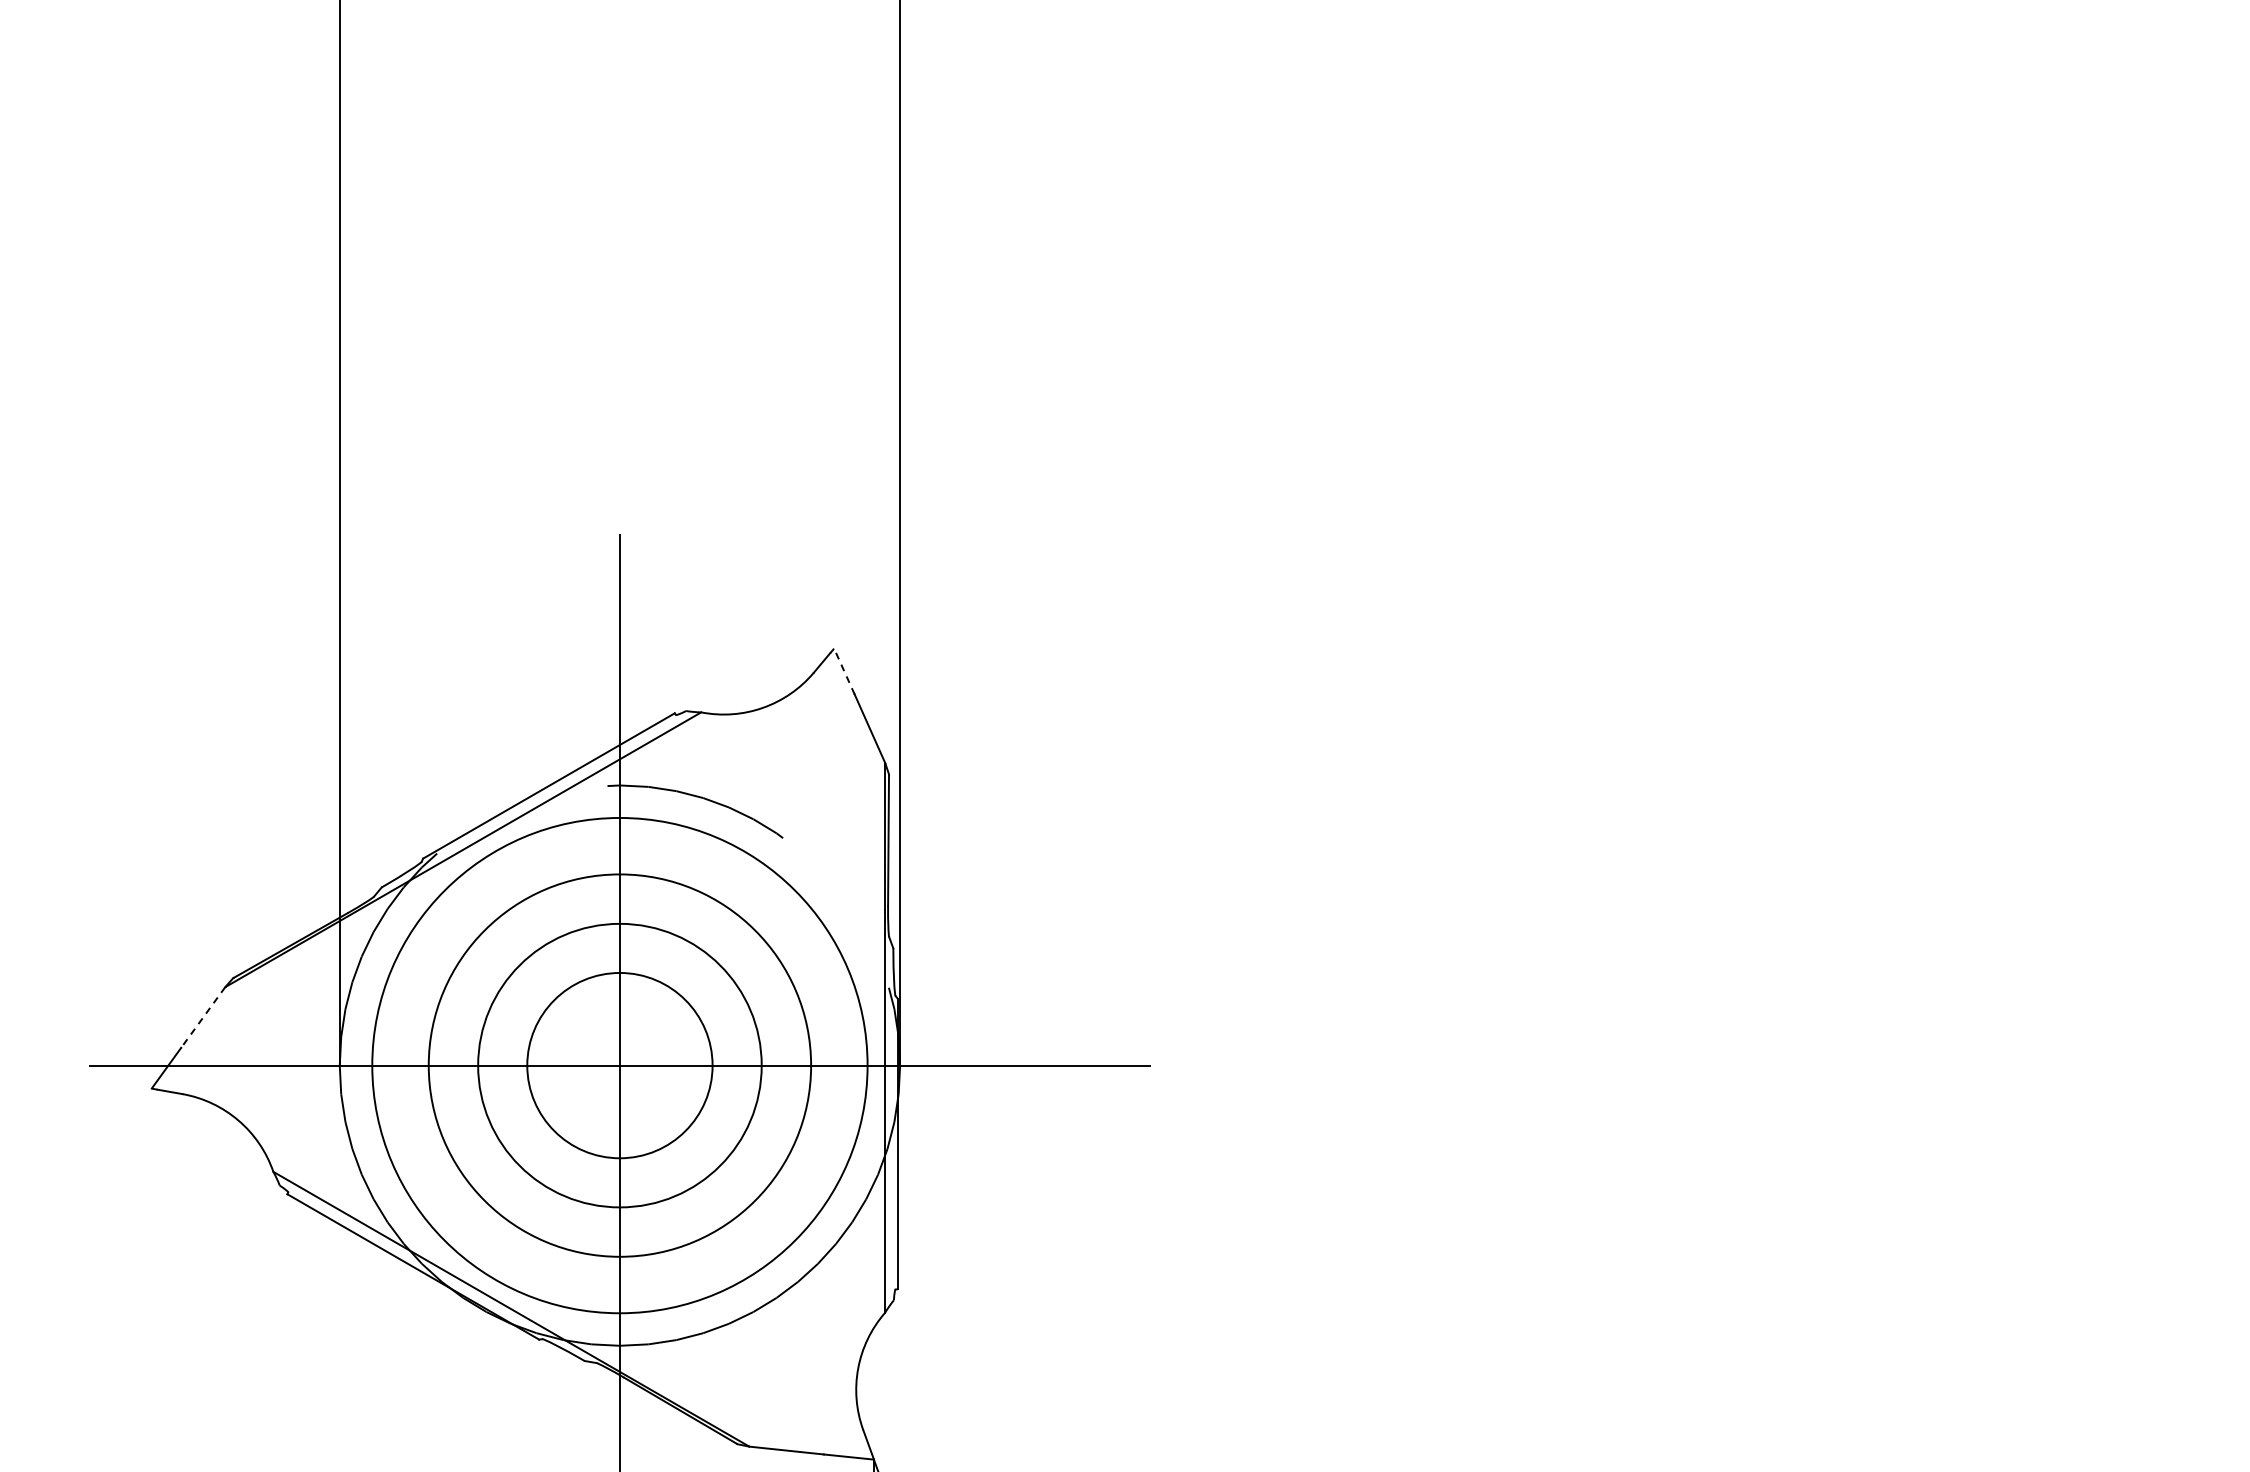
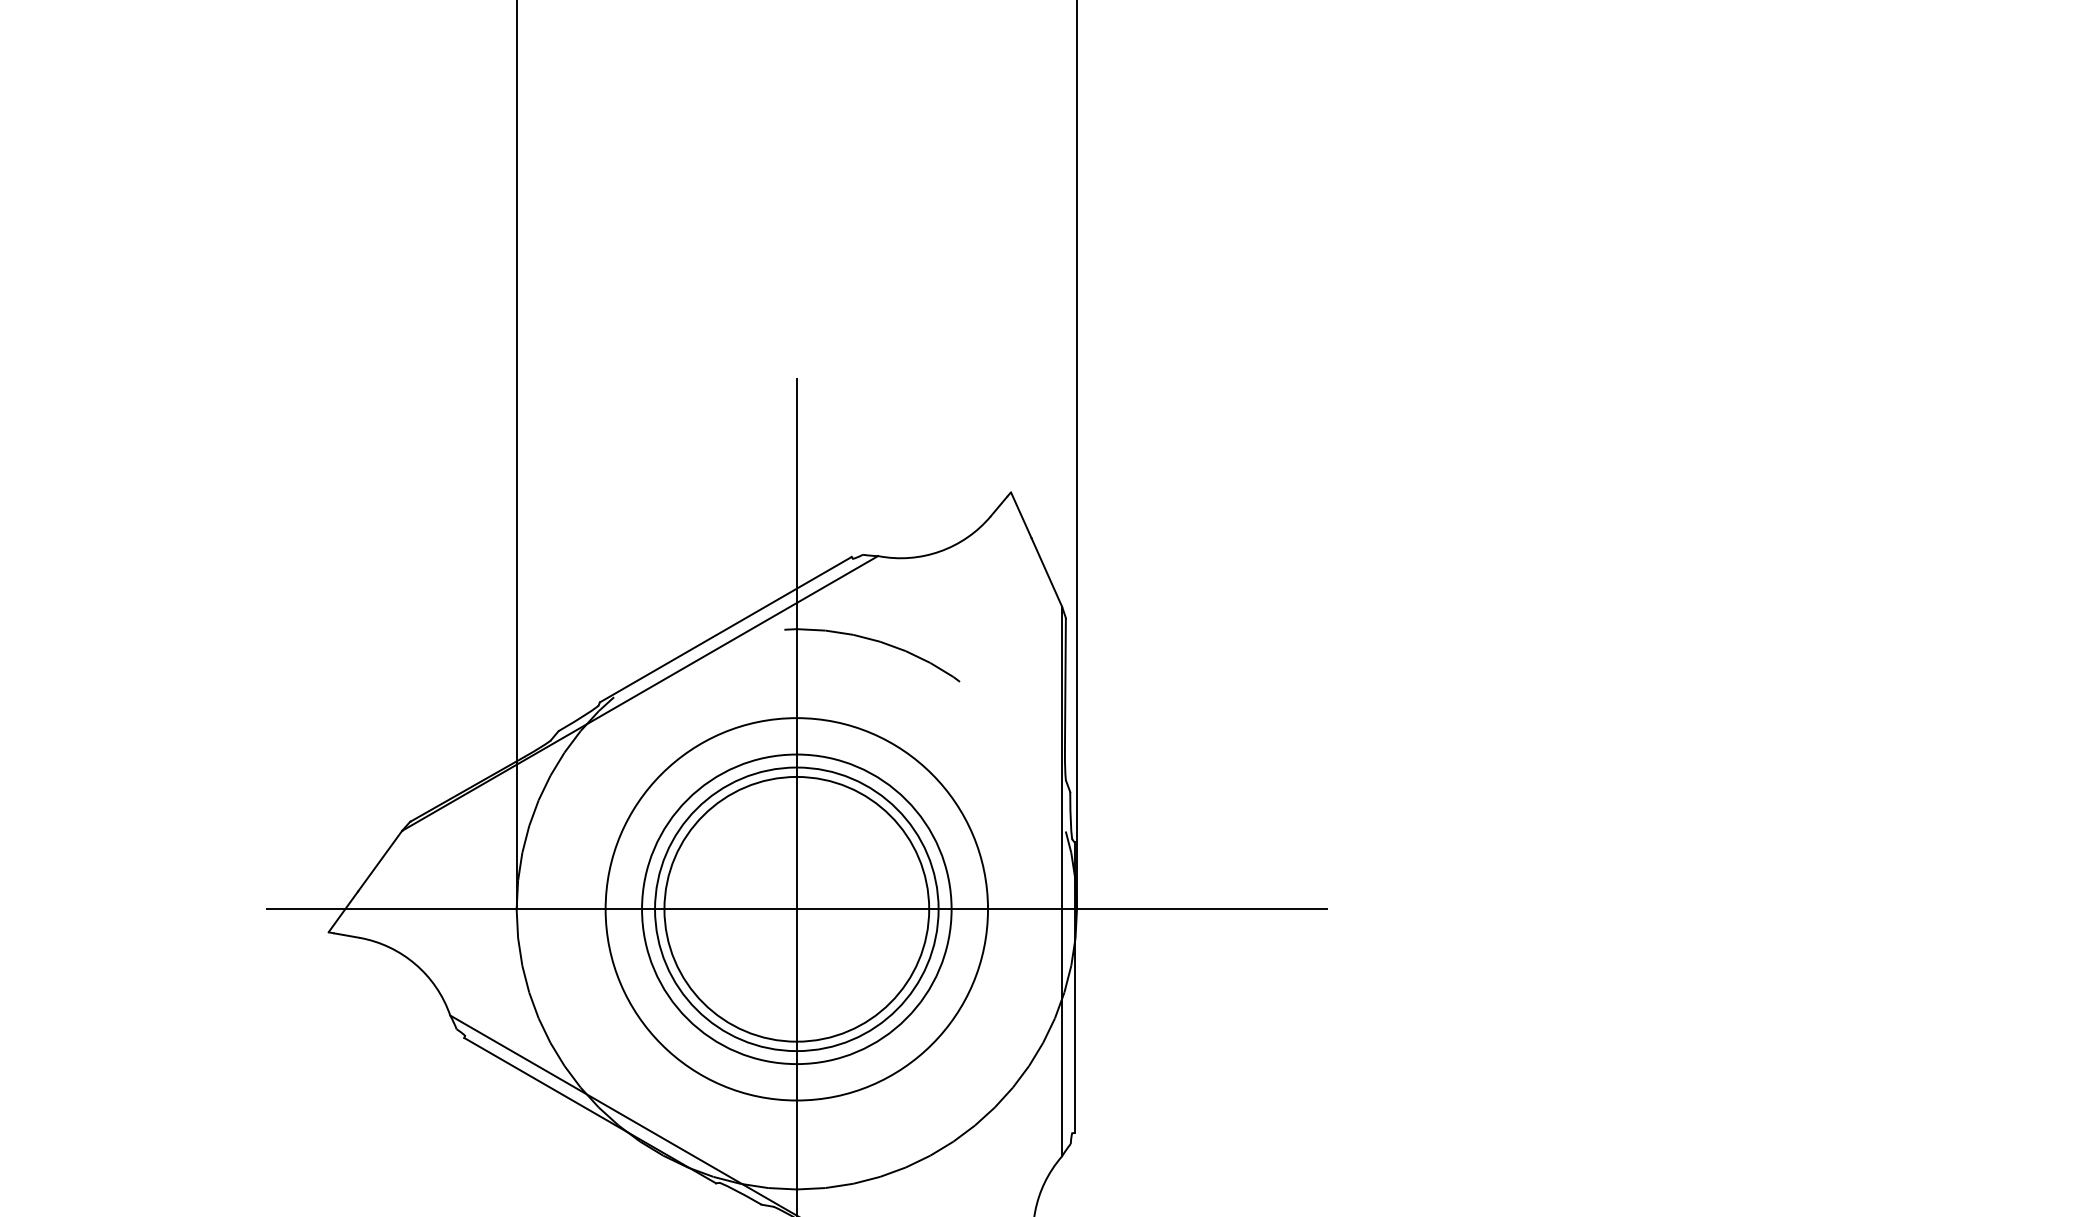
line: (844, 671) -> (1021, 515), dashed -> solid
line: (203, 1017) -> (380, 861), dashed -> solid
circle: (619, 1065) -> (796, 909), size x0.62
circle: (619, 1065) -> (796, 909), size x1.43

